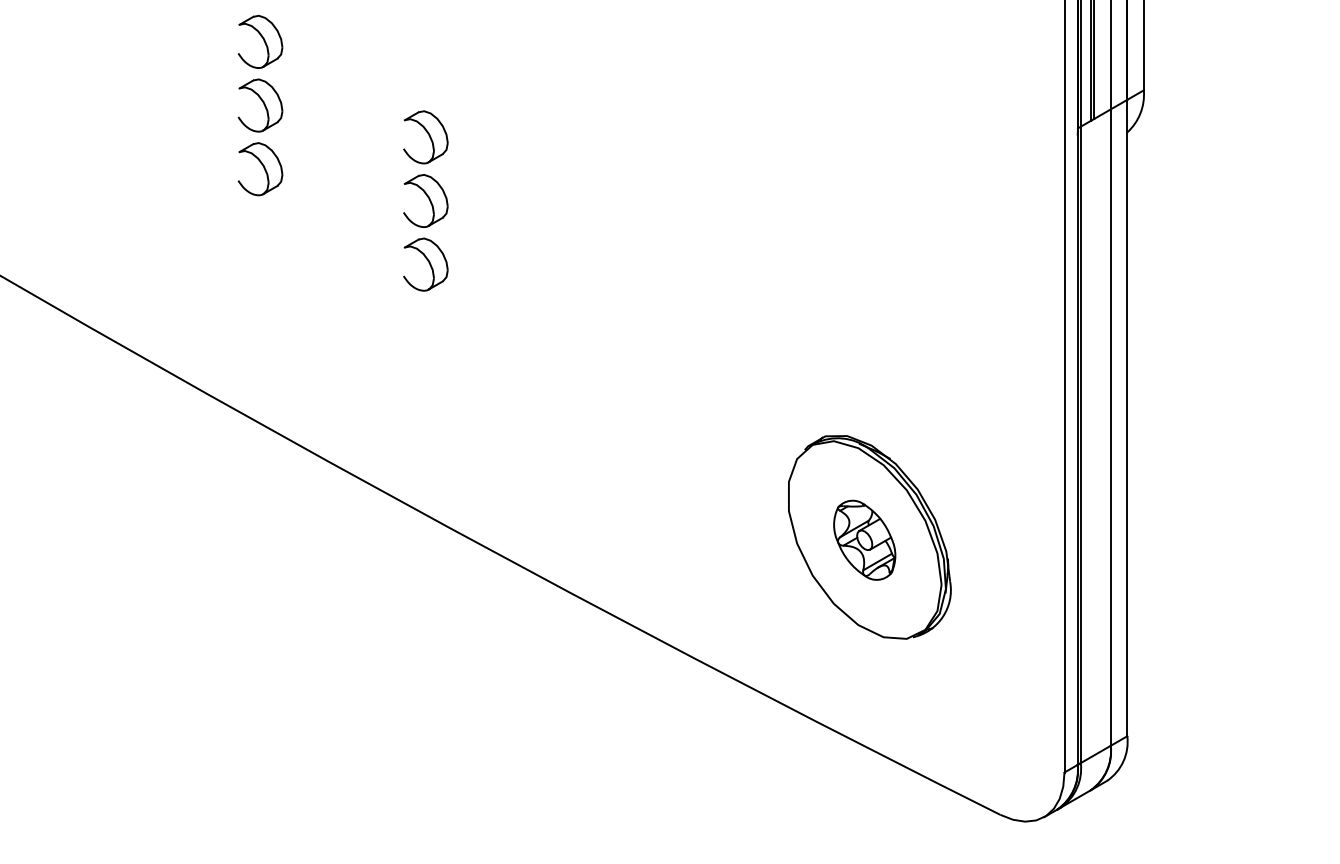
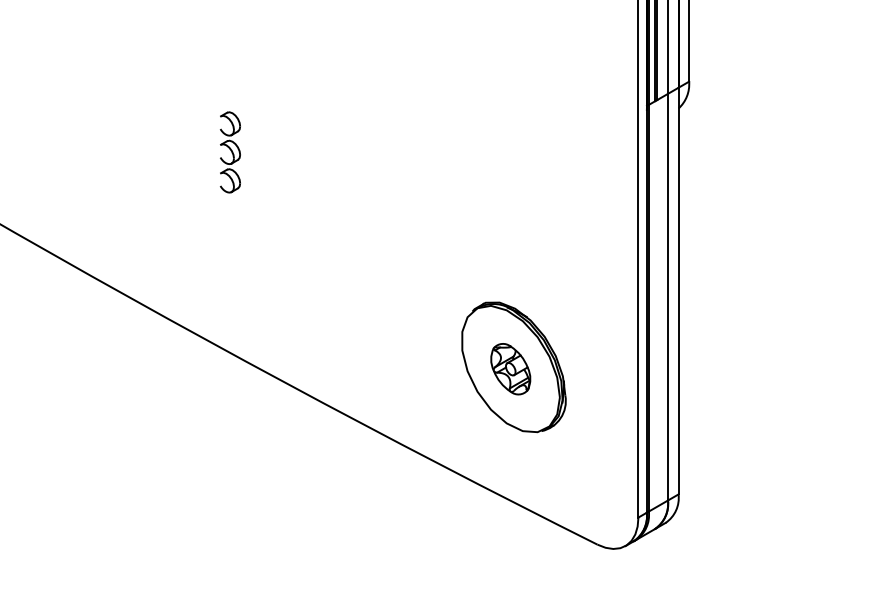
part: (260, 105) -> (124, 91), removed
part: (426, 201) -> (230, 152), size x0.7

